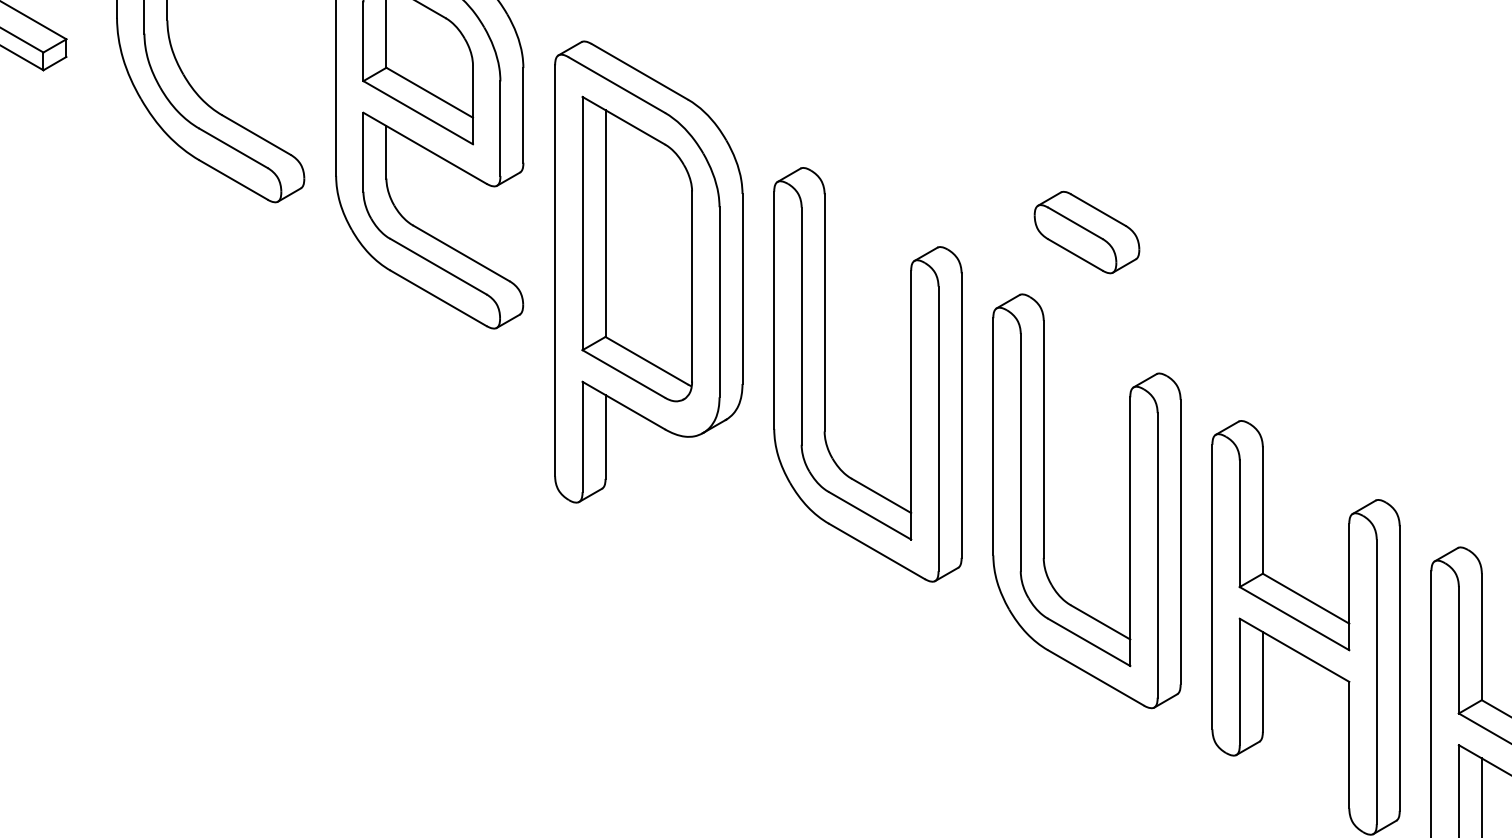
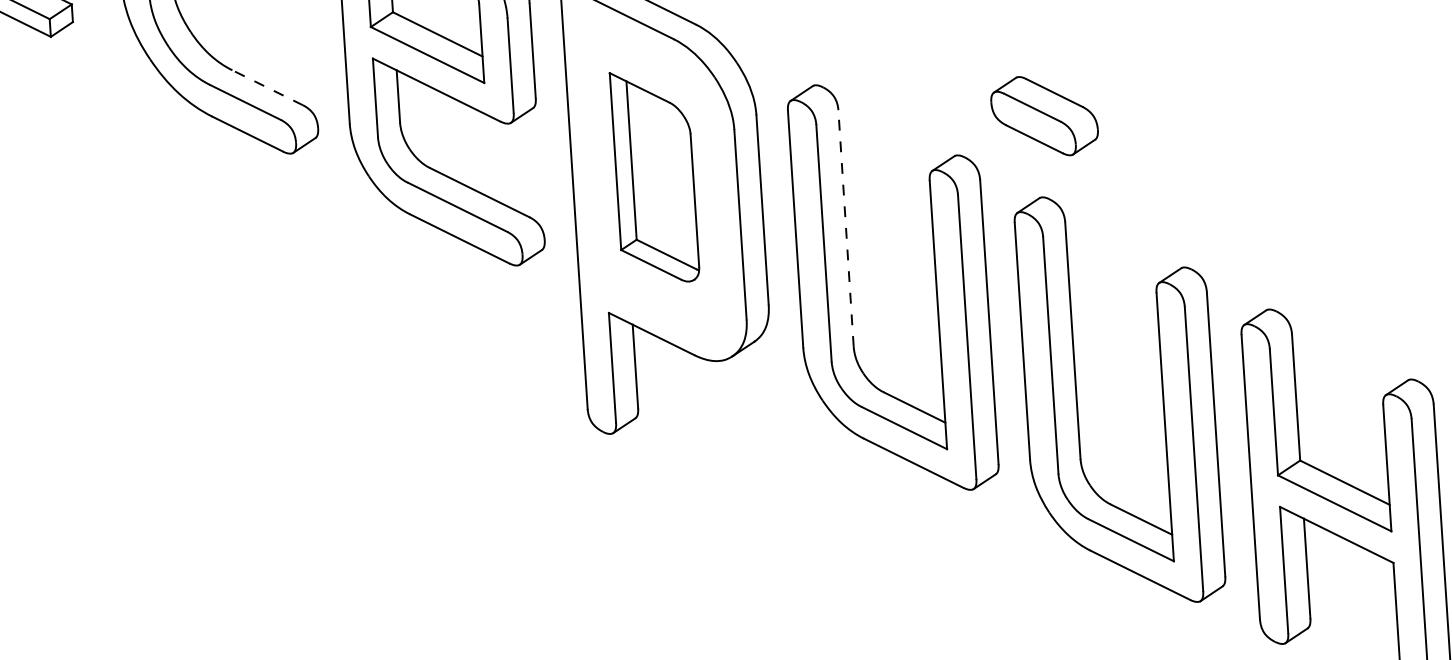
line: (256, 134) -> (267, 87), solid -> dashed
part: (1086, 232) -> (1044, 116), moved
part: (636, 248) -> (654, 176), size x0.7
line: (824, 312) -> (845, 228), solid -> dashed

